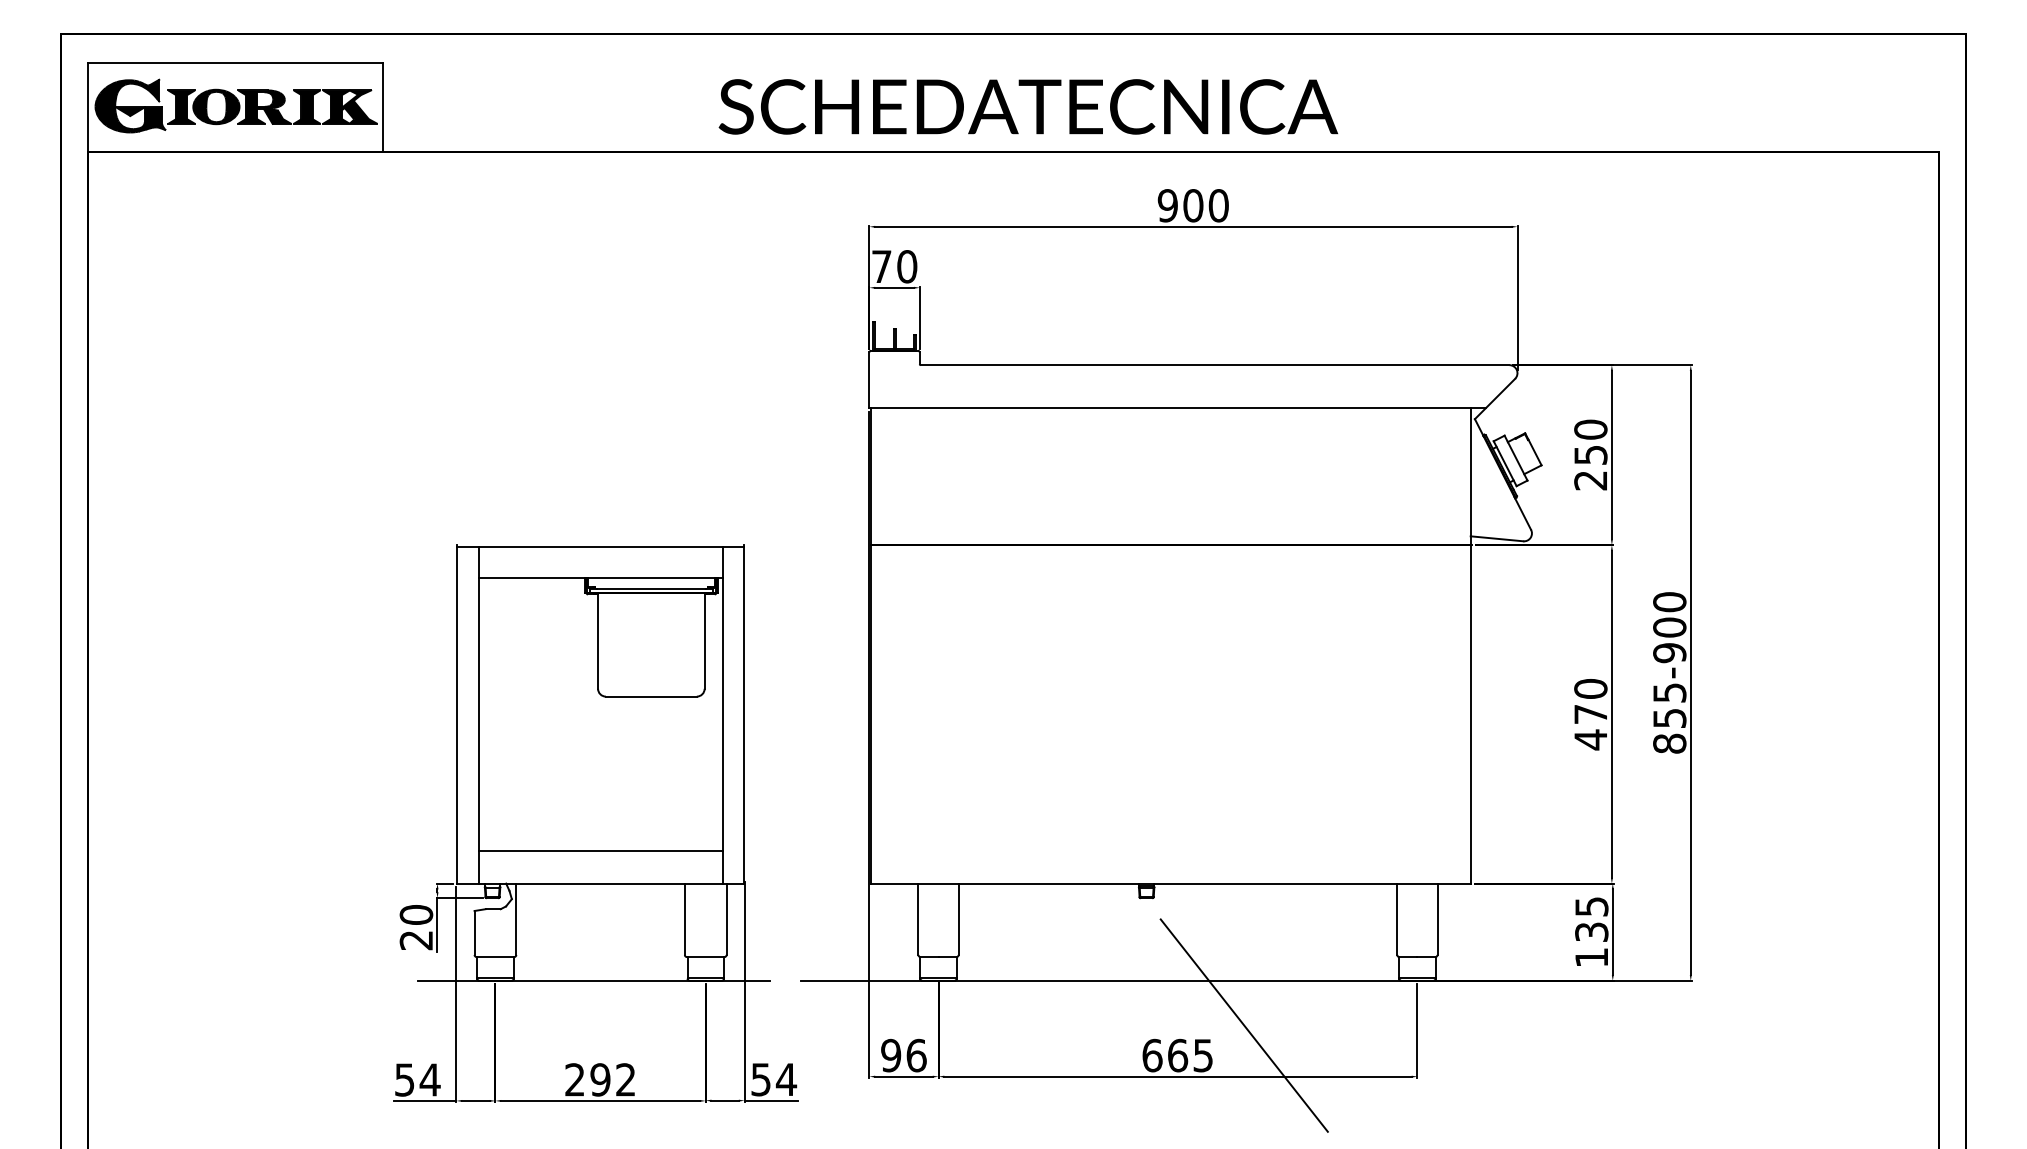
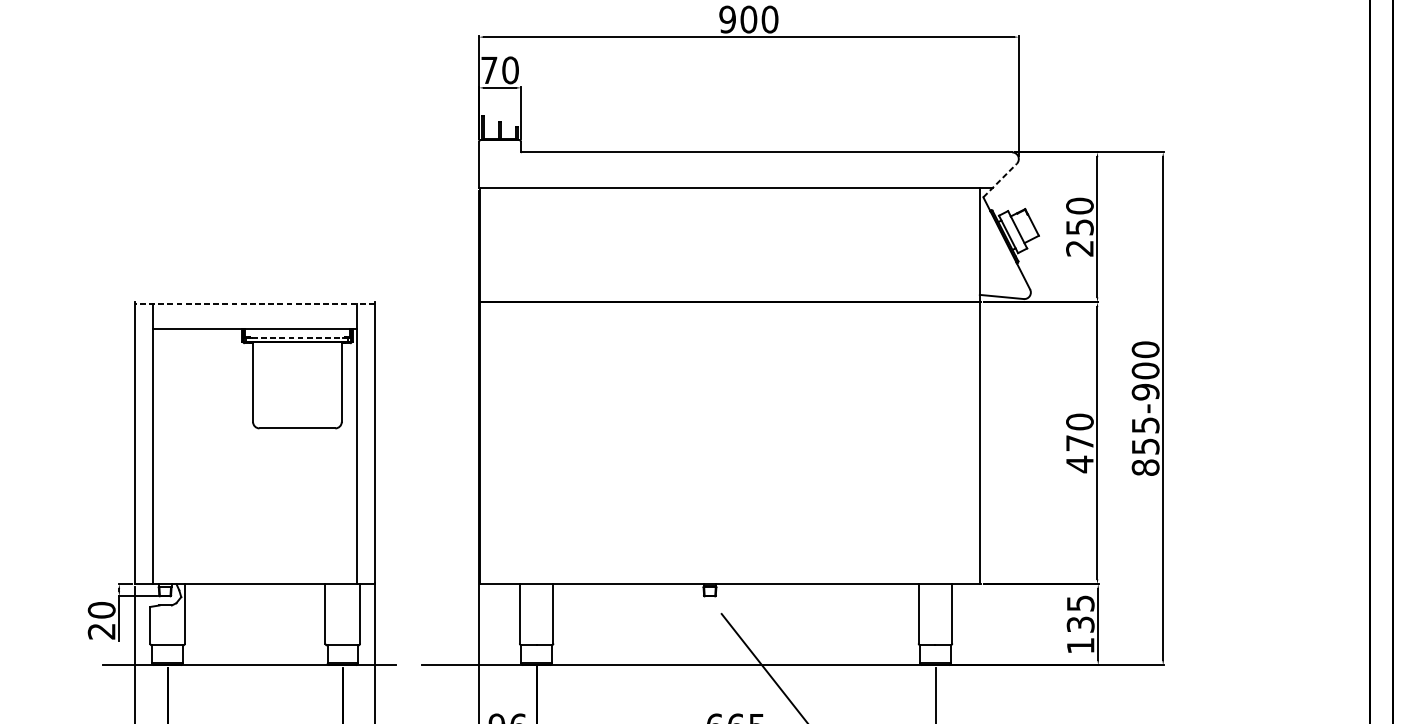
line: (1495, 398) -> (1000, 180), solid -> dashed
line: (600, 547) -> (255, 304), solid -> dashed
line: (651, 588) -> (297, 338), solid -> dashed
line: (600, 851) -> (255, 557), removed

